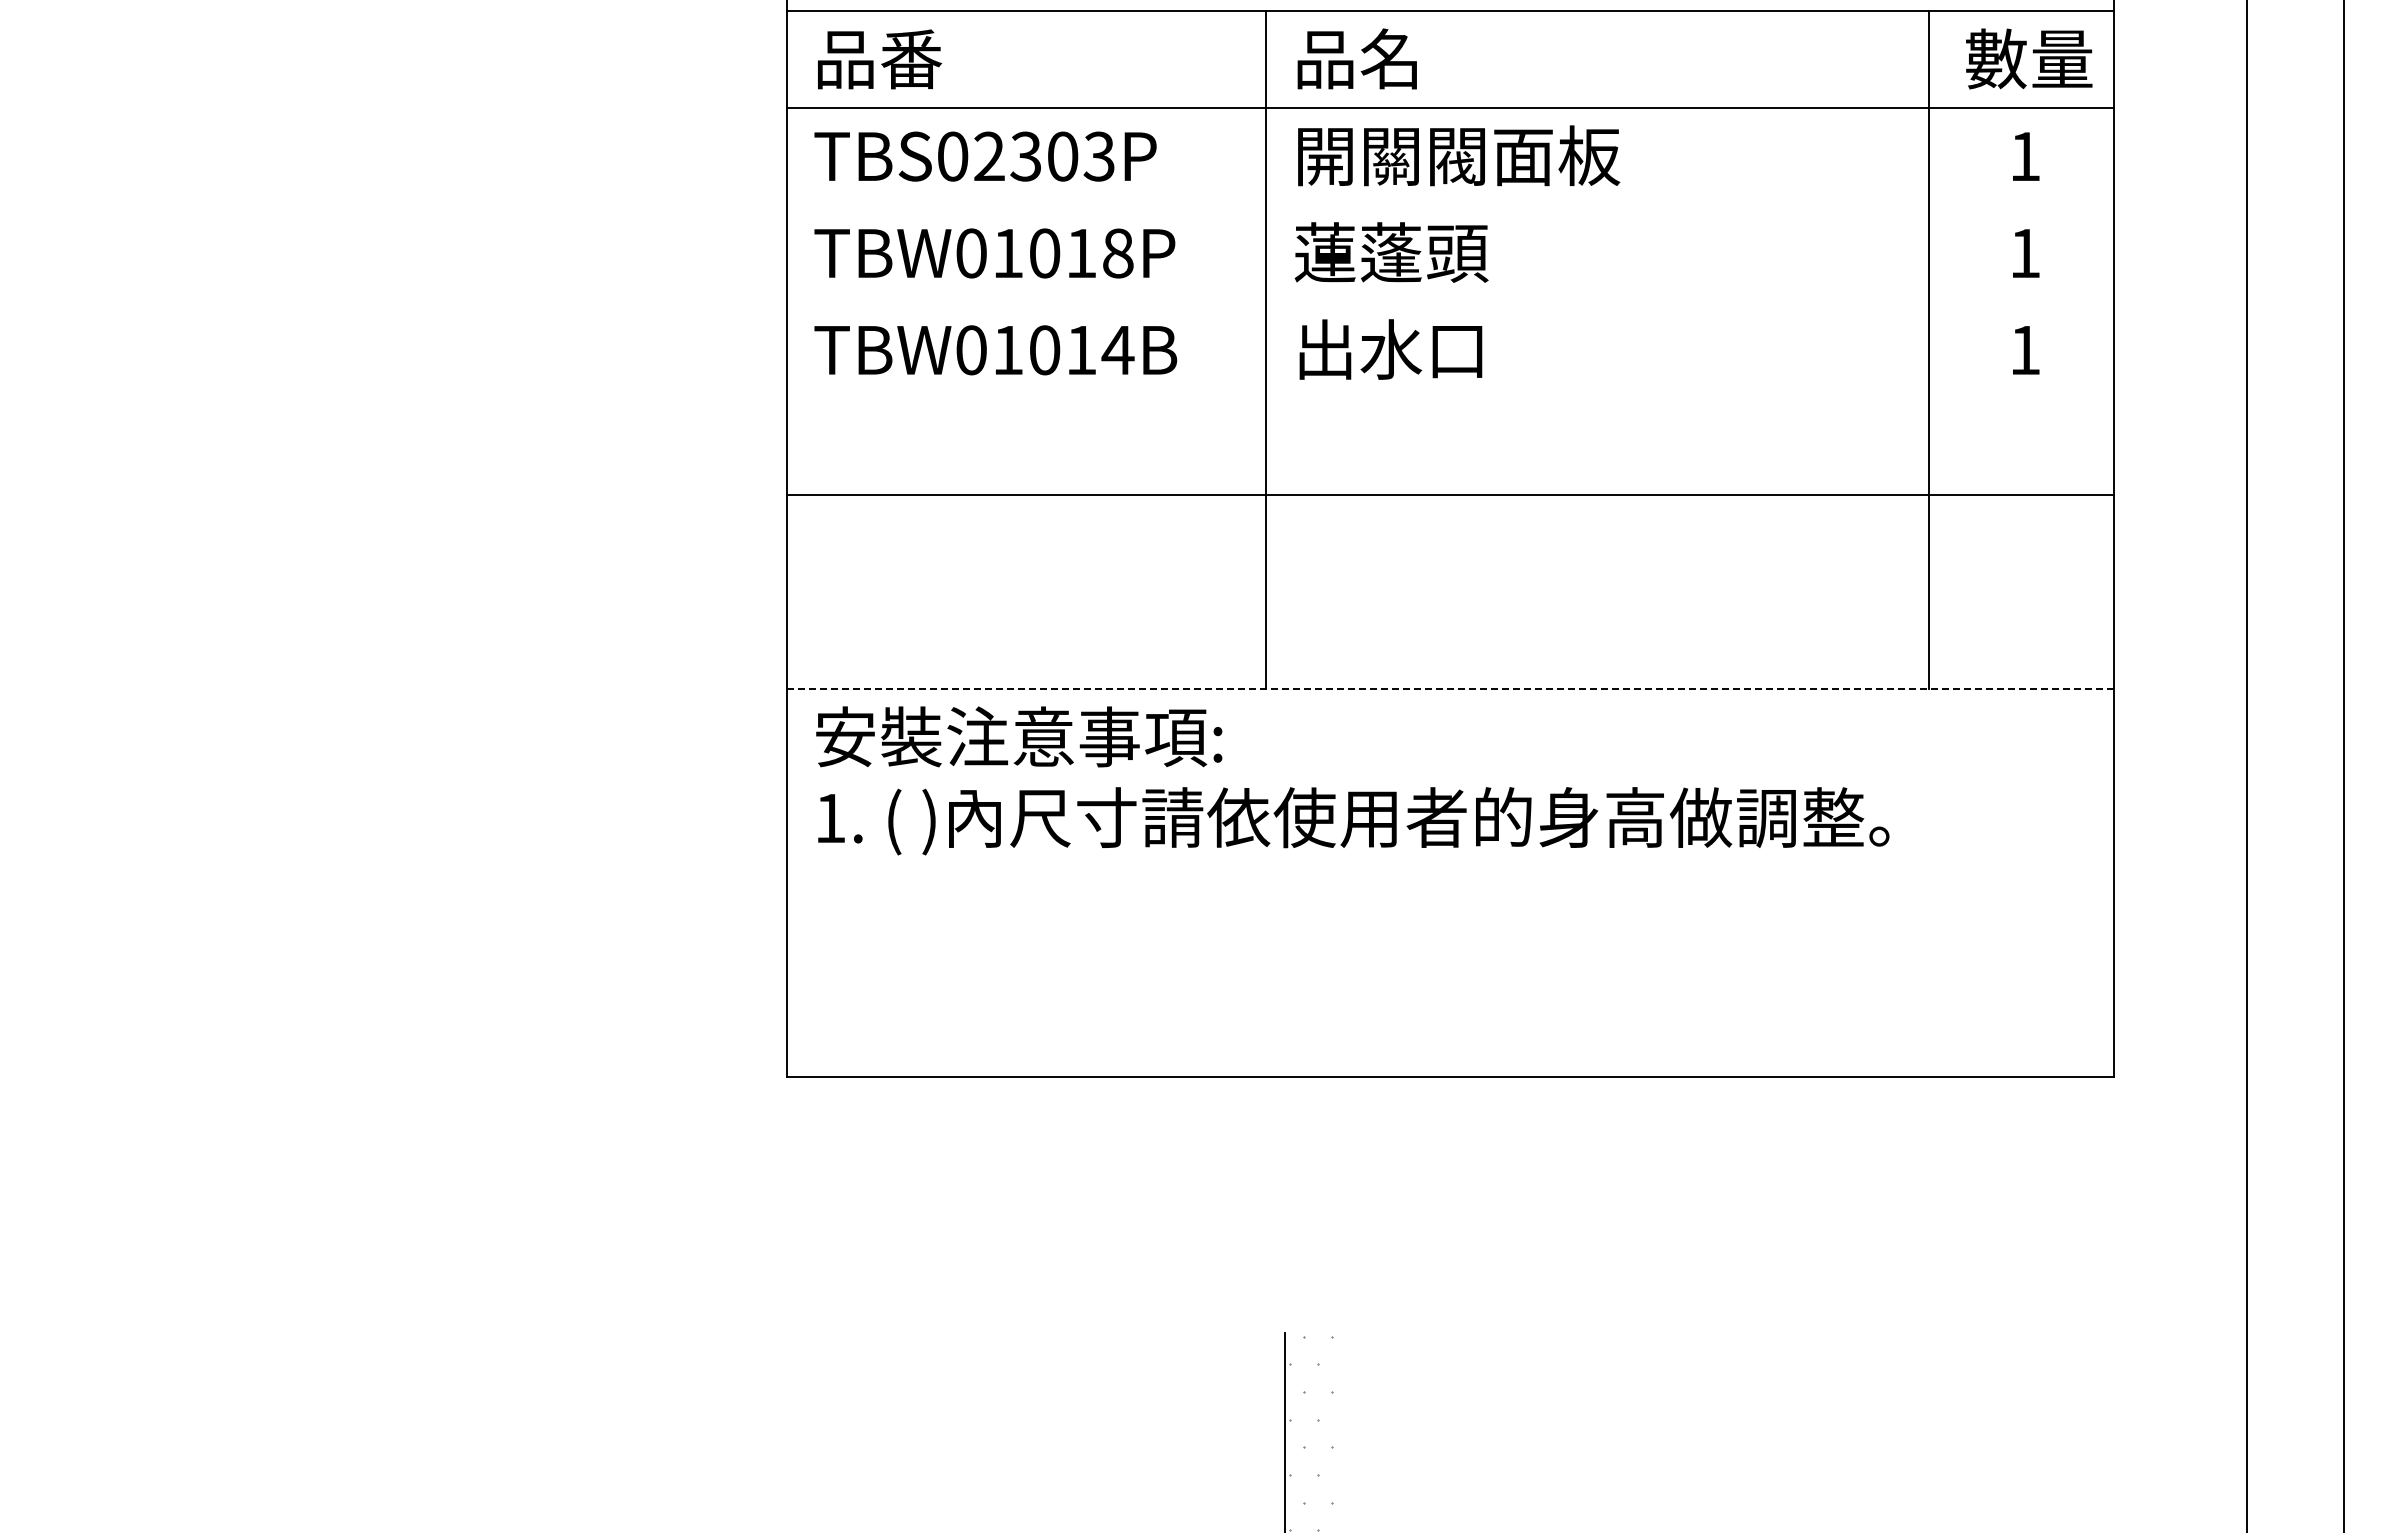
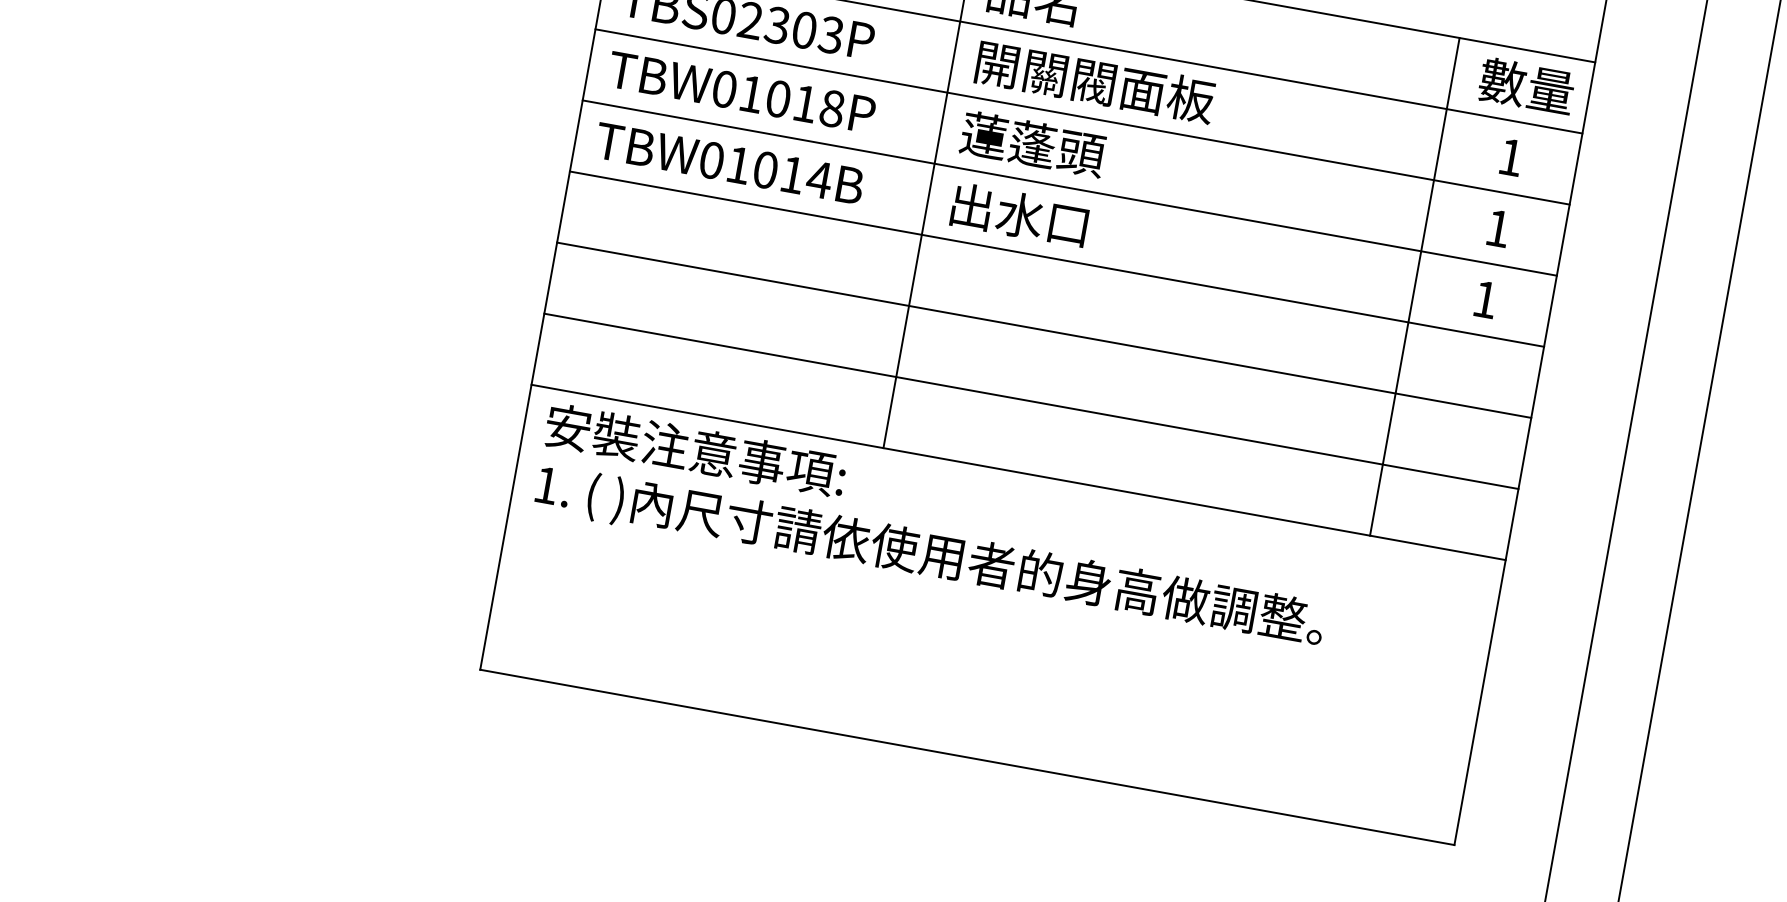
line: (1449, 204) -> (1081, 116), added
line: (1449, 301) -> (1069, 187), added
line: (1449, 398) -> (1056, 258), added
line: (1449, 592) -> (1030, 401), added
line: (1450, 689) -> (1018, 472), dashed -> solid

